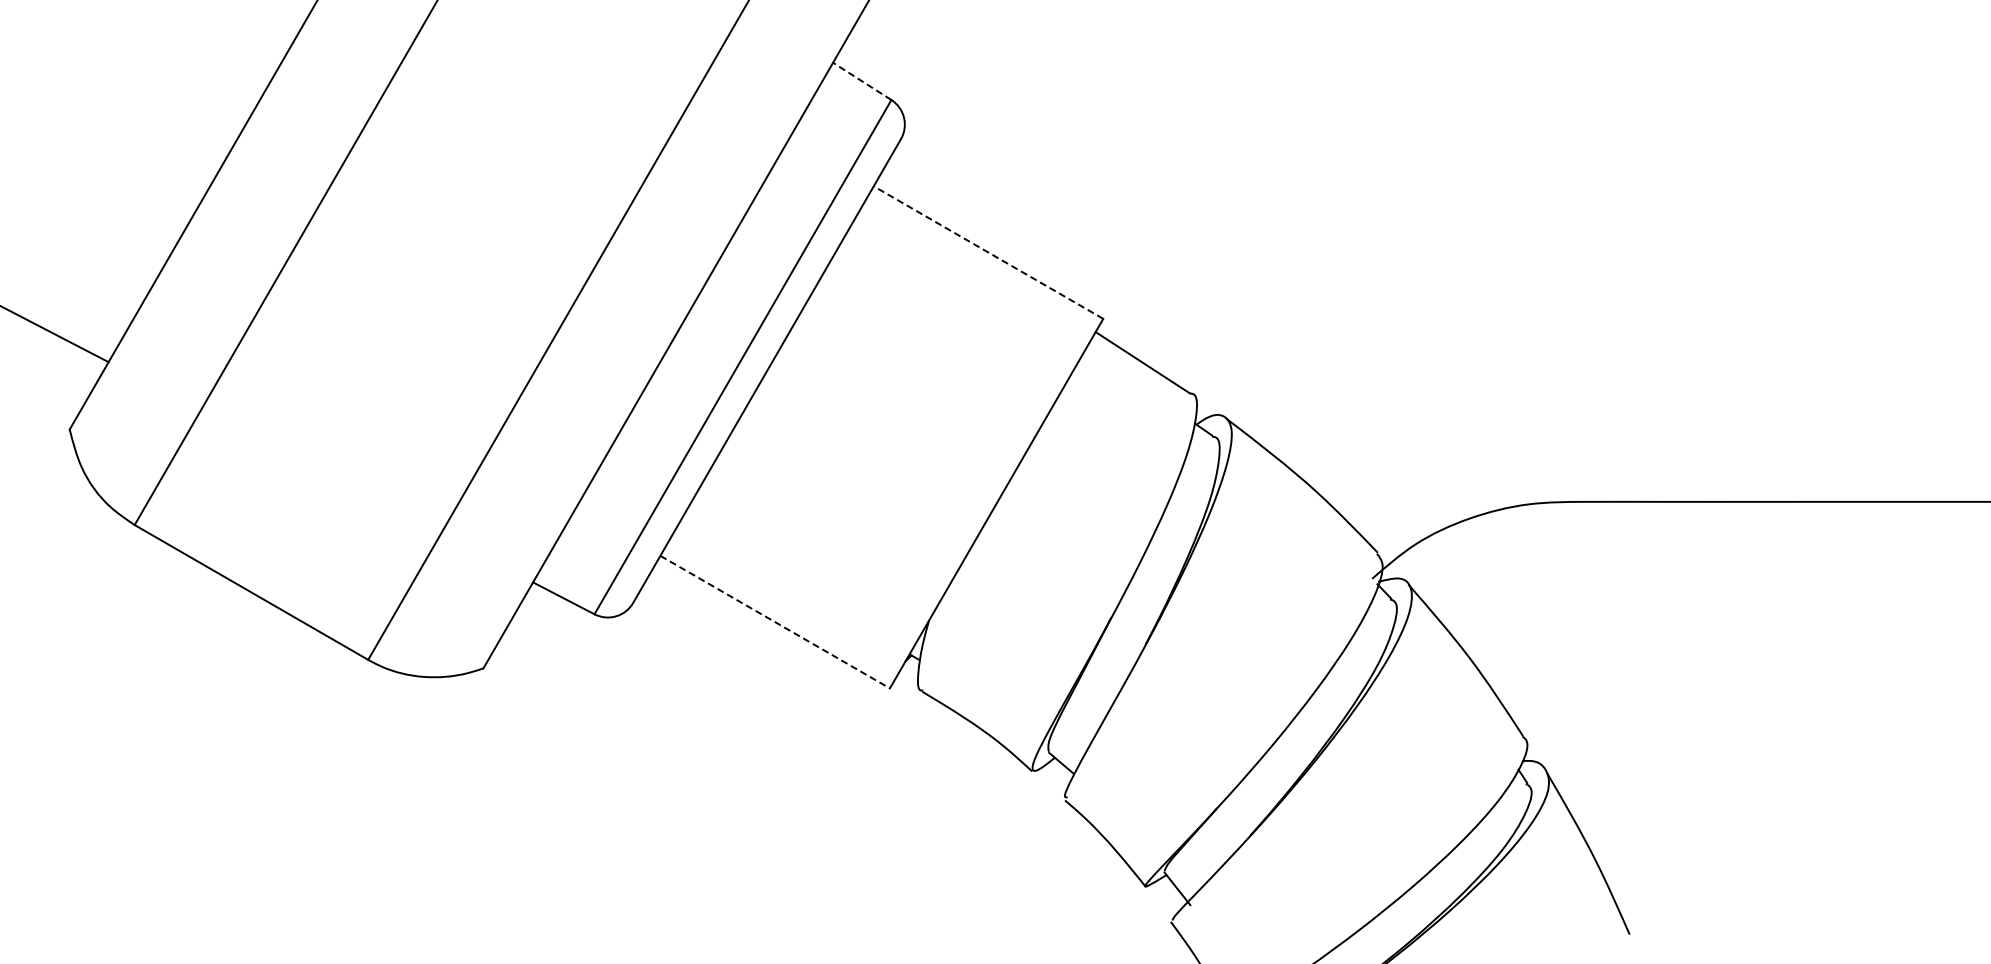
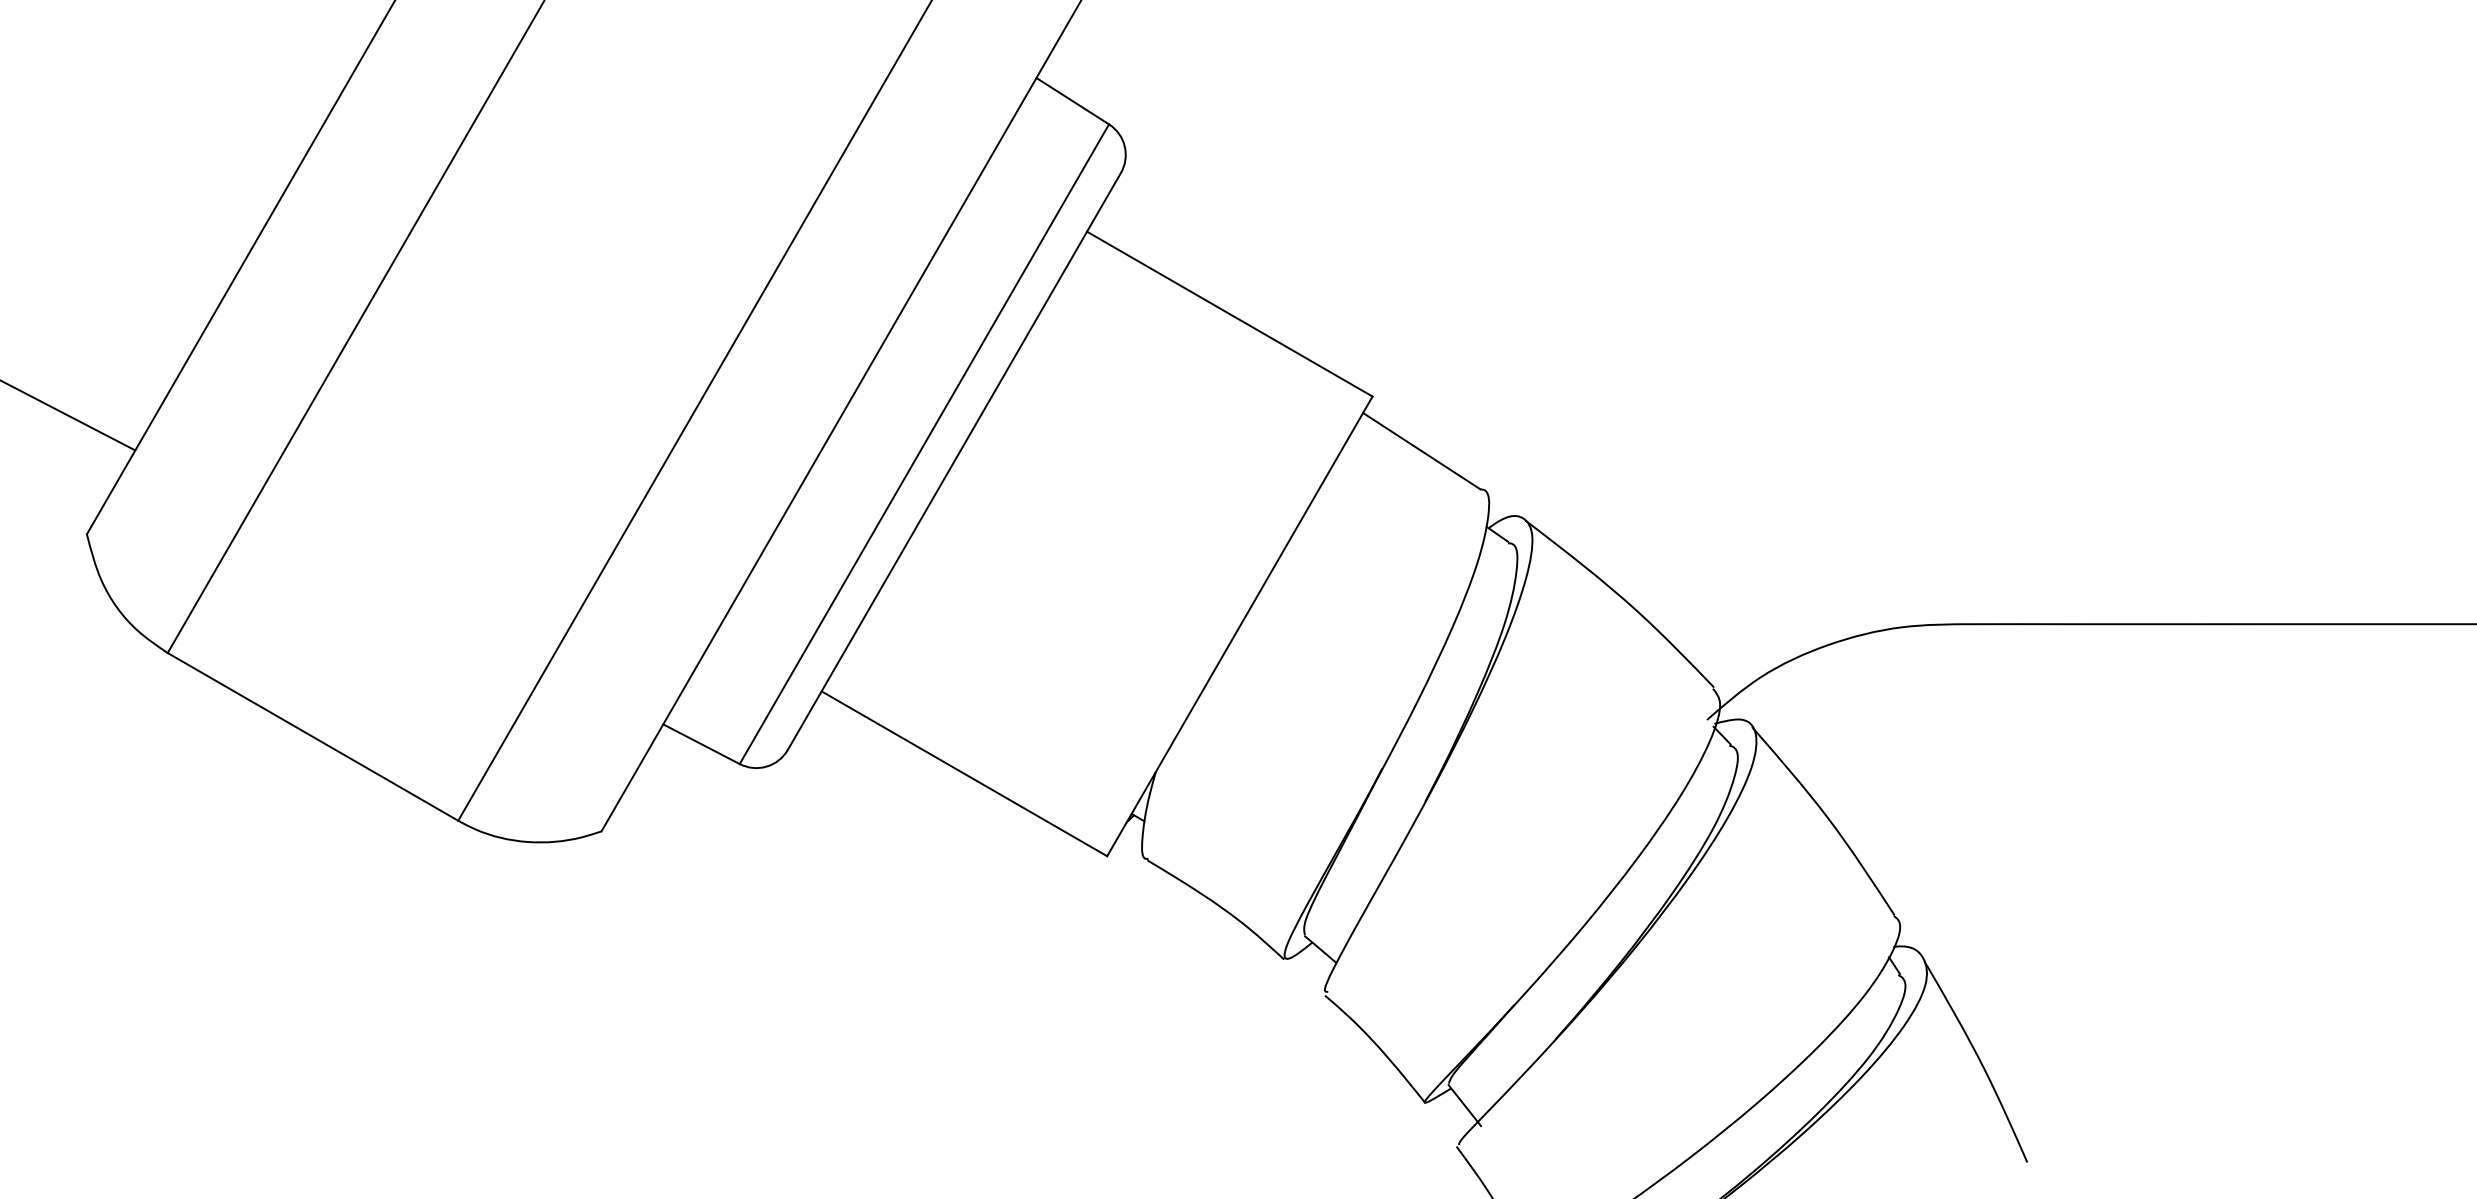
line: (862, 81) -> (1073, 101), dashed -> solid
line: (988, 252) -> (1229, 314), dashed -> solid
line: (775, 622) -> (964, 774), dashed -> solid

